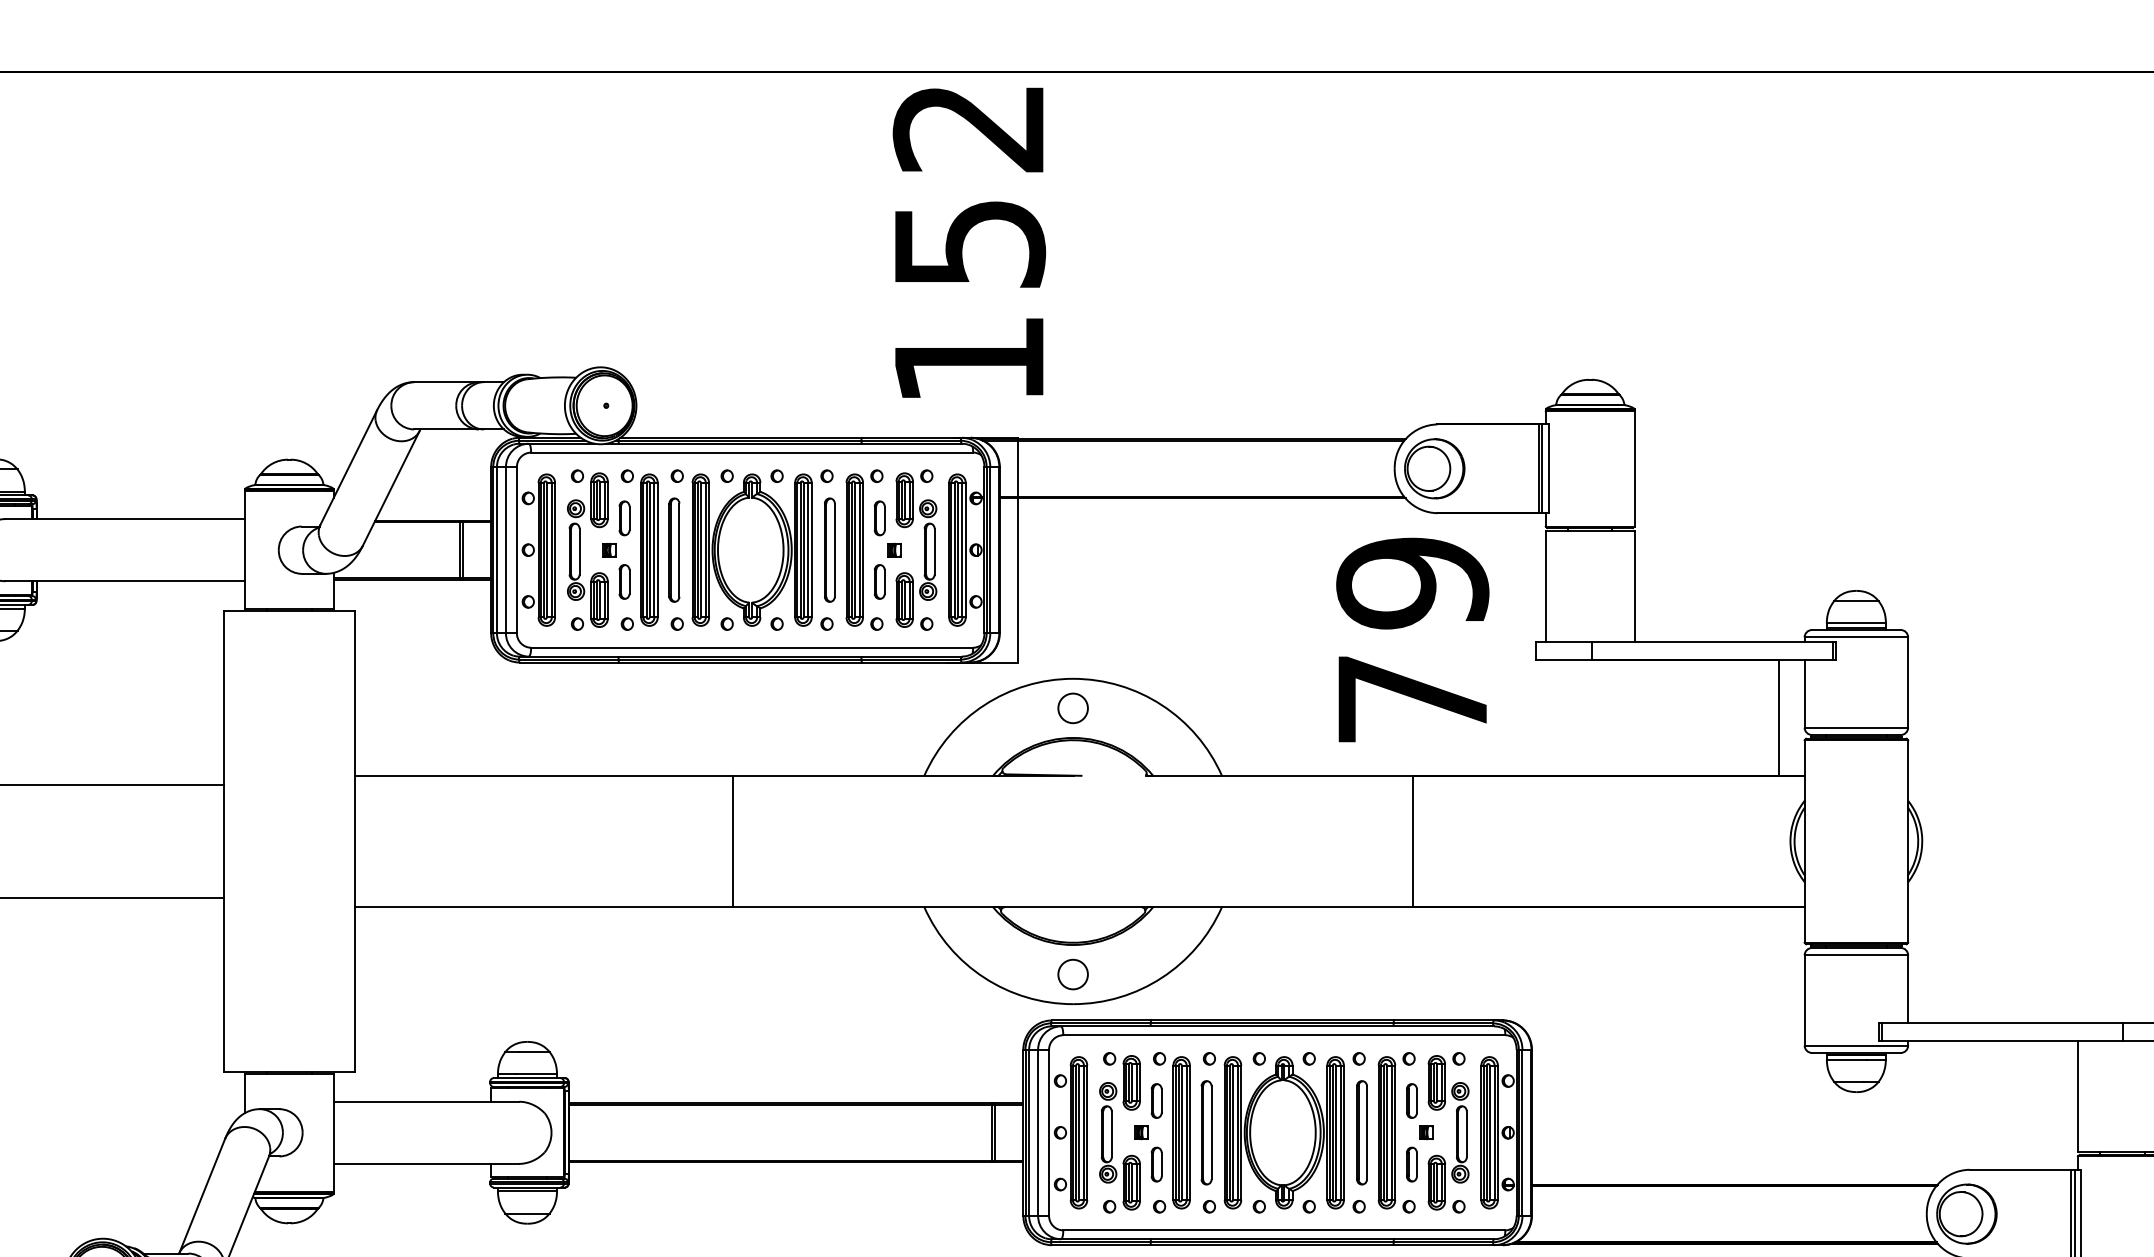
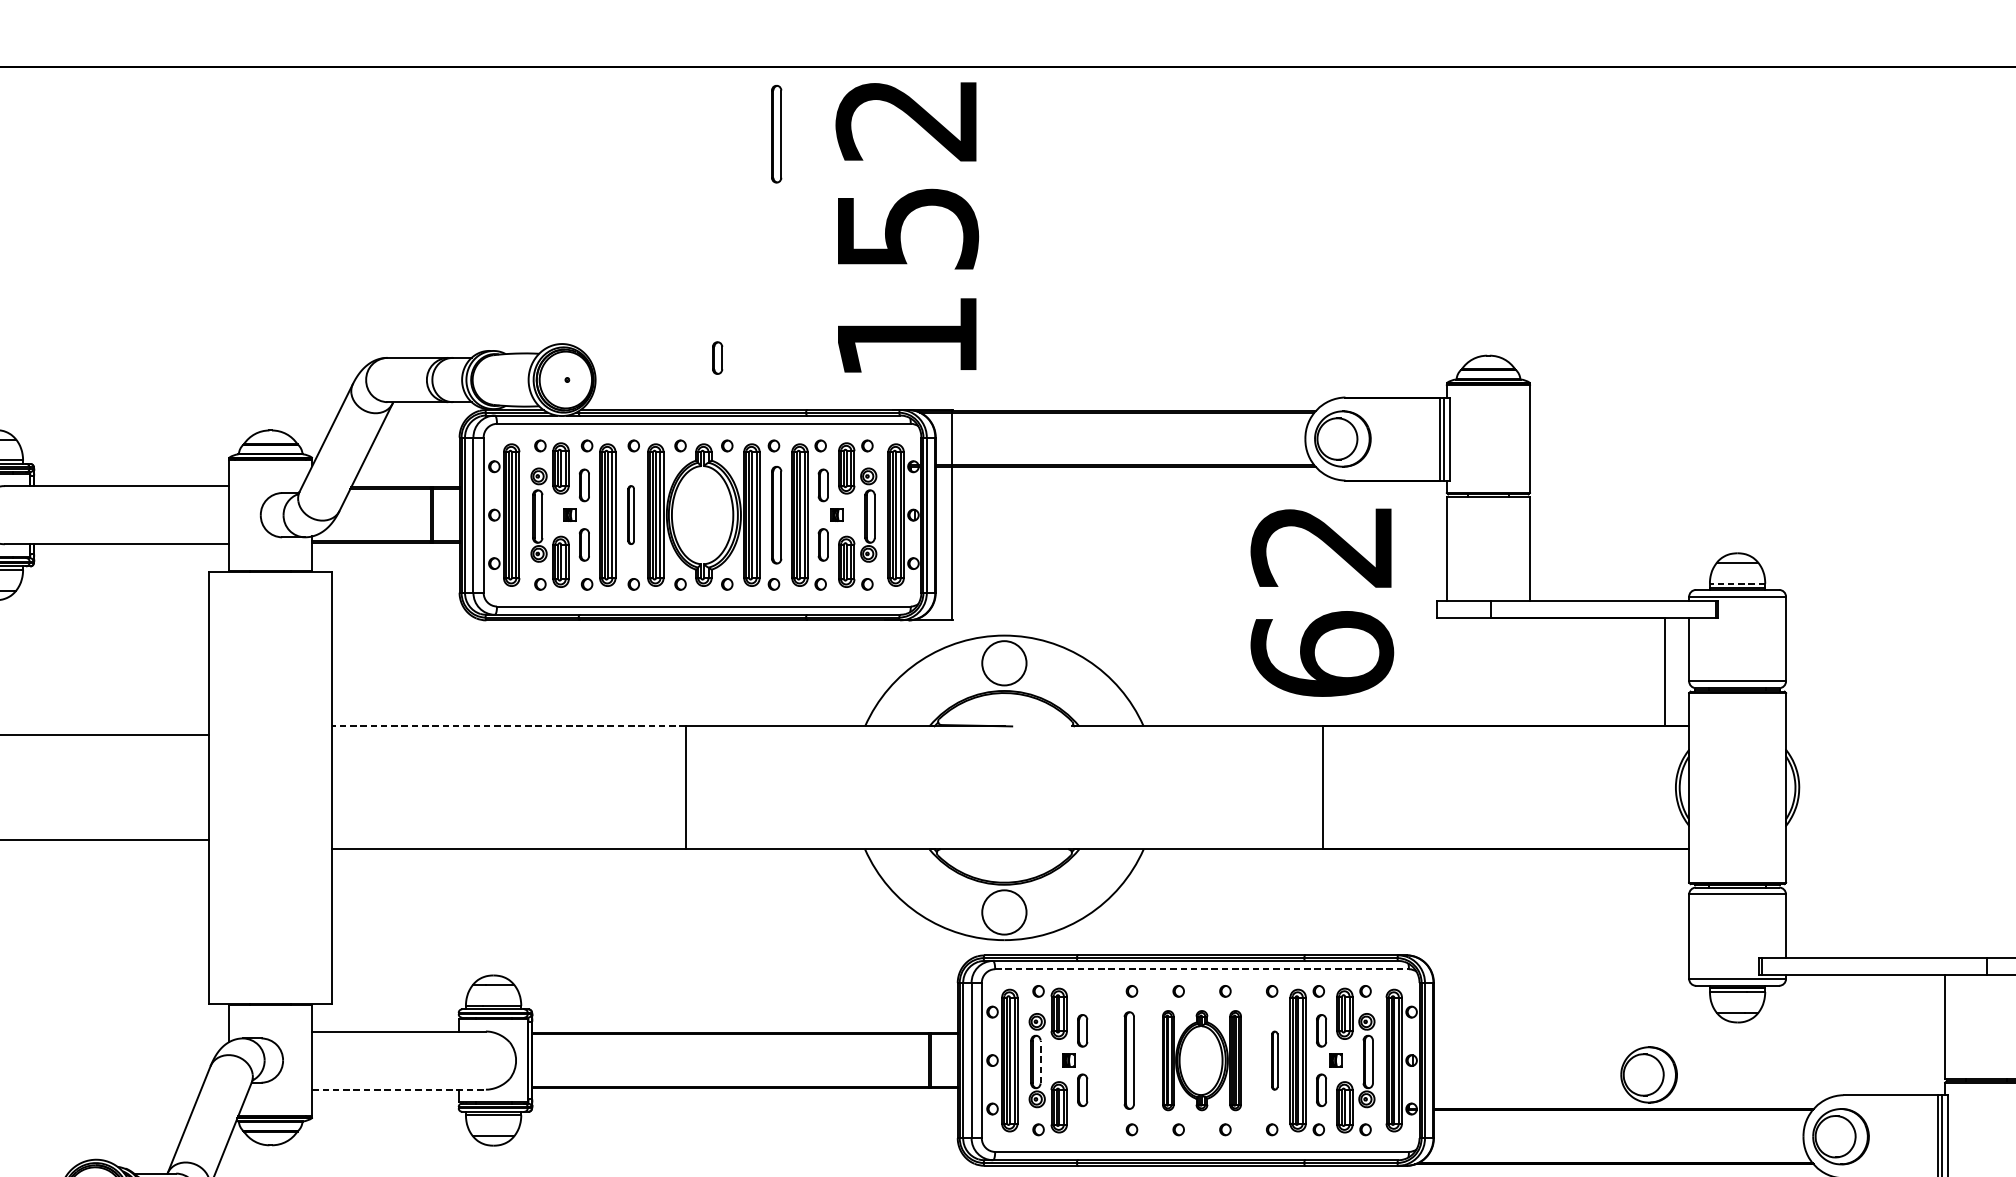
part: (829, 142) -> (776, 133), added
part: (766, 382) -> (717, 358), added
part: (674, 549) -> (631, 514), size x0.6
line: (1856, 623) -> (1737, 583), solid -> dashed
text: (1412, 640) -> (1322, 599), 79 -> 62
circle: (1072, 708) -> (1003, 663), size x1.6
line: (544, 775) -> (509, 726), solid -> dashed
circle: (1072, 974) -> (1003, 912), size x1.6
line: (1284, 1035) -> (1202, 969), solid -> dashed
part: (1171, 1132) -> (1096, 1060), removed
part: (1283, 1132) -> (1201, 1060), size x0.7
part: (1361, 1132) -> (1274, 1060), size x0.6
line: (1111, 1134) -> (1040, 1062), solid -> dashed
part: (1761, 1147) -> (1648, 1074), added
line: (426, 1163) -> (399, 1089), solid -> dashed

